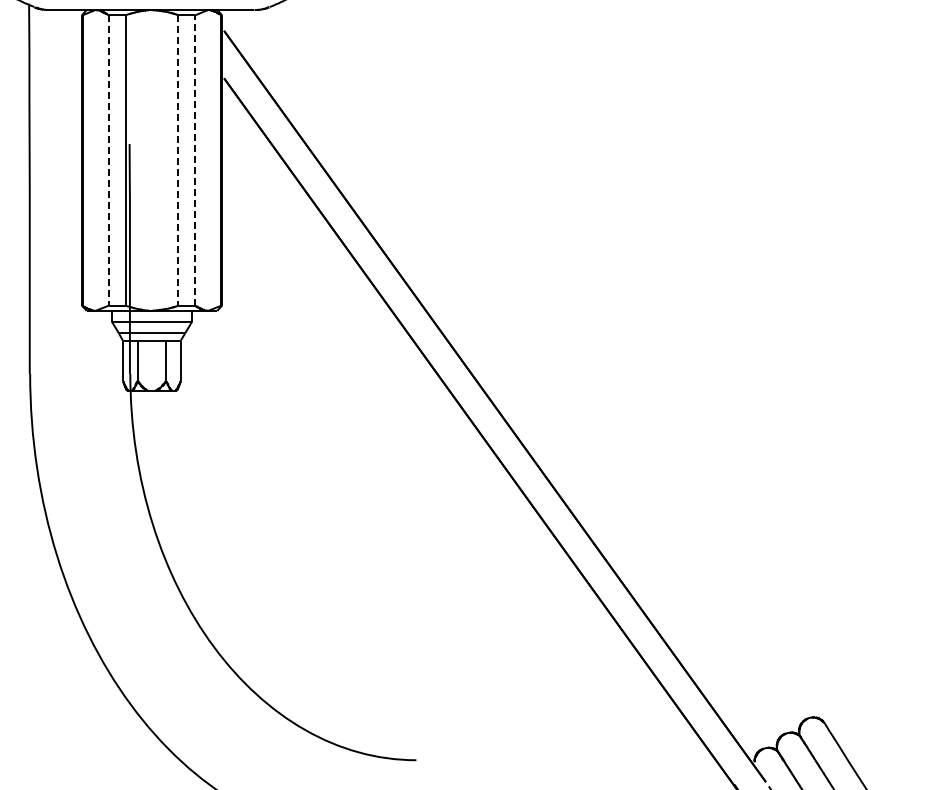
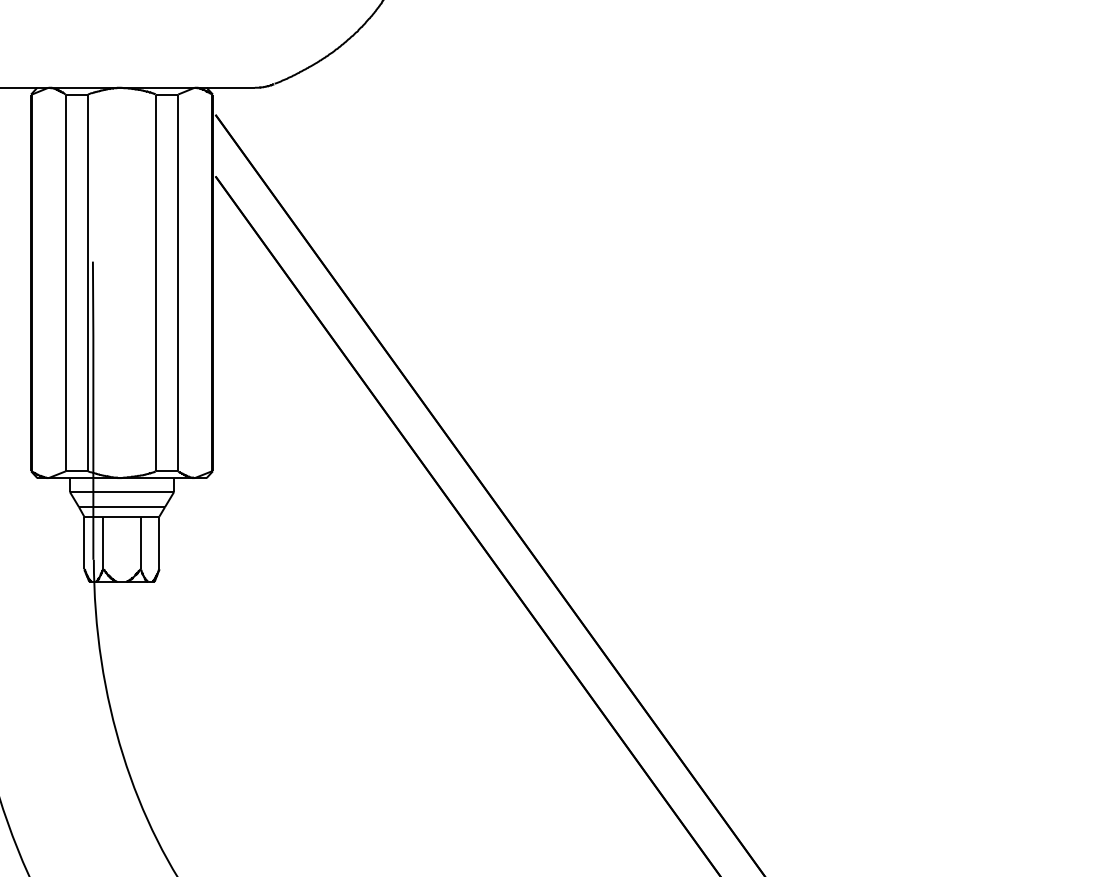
line: (195, 159) -> (178, 281), dashed -> solid
line: (108, 160) -> (65, 282), dashed -> solid
line: (177, 160) -> (155, 282), dashed -> solid

